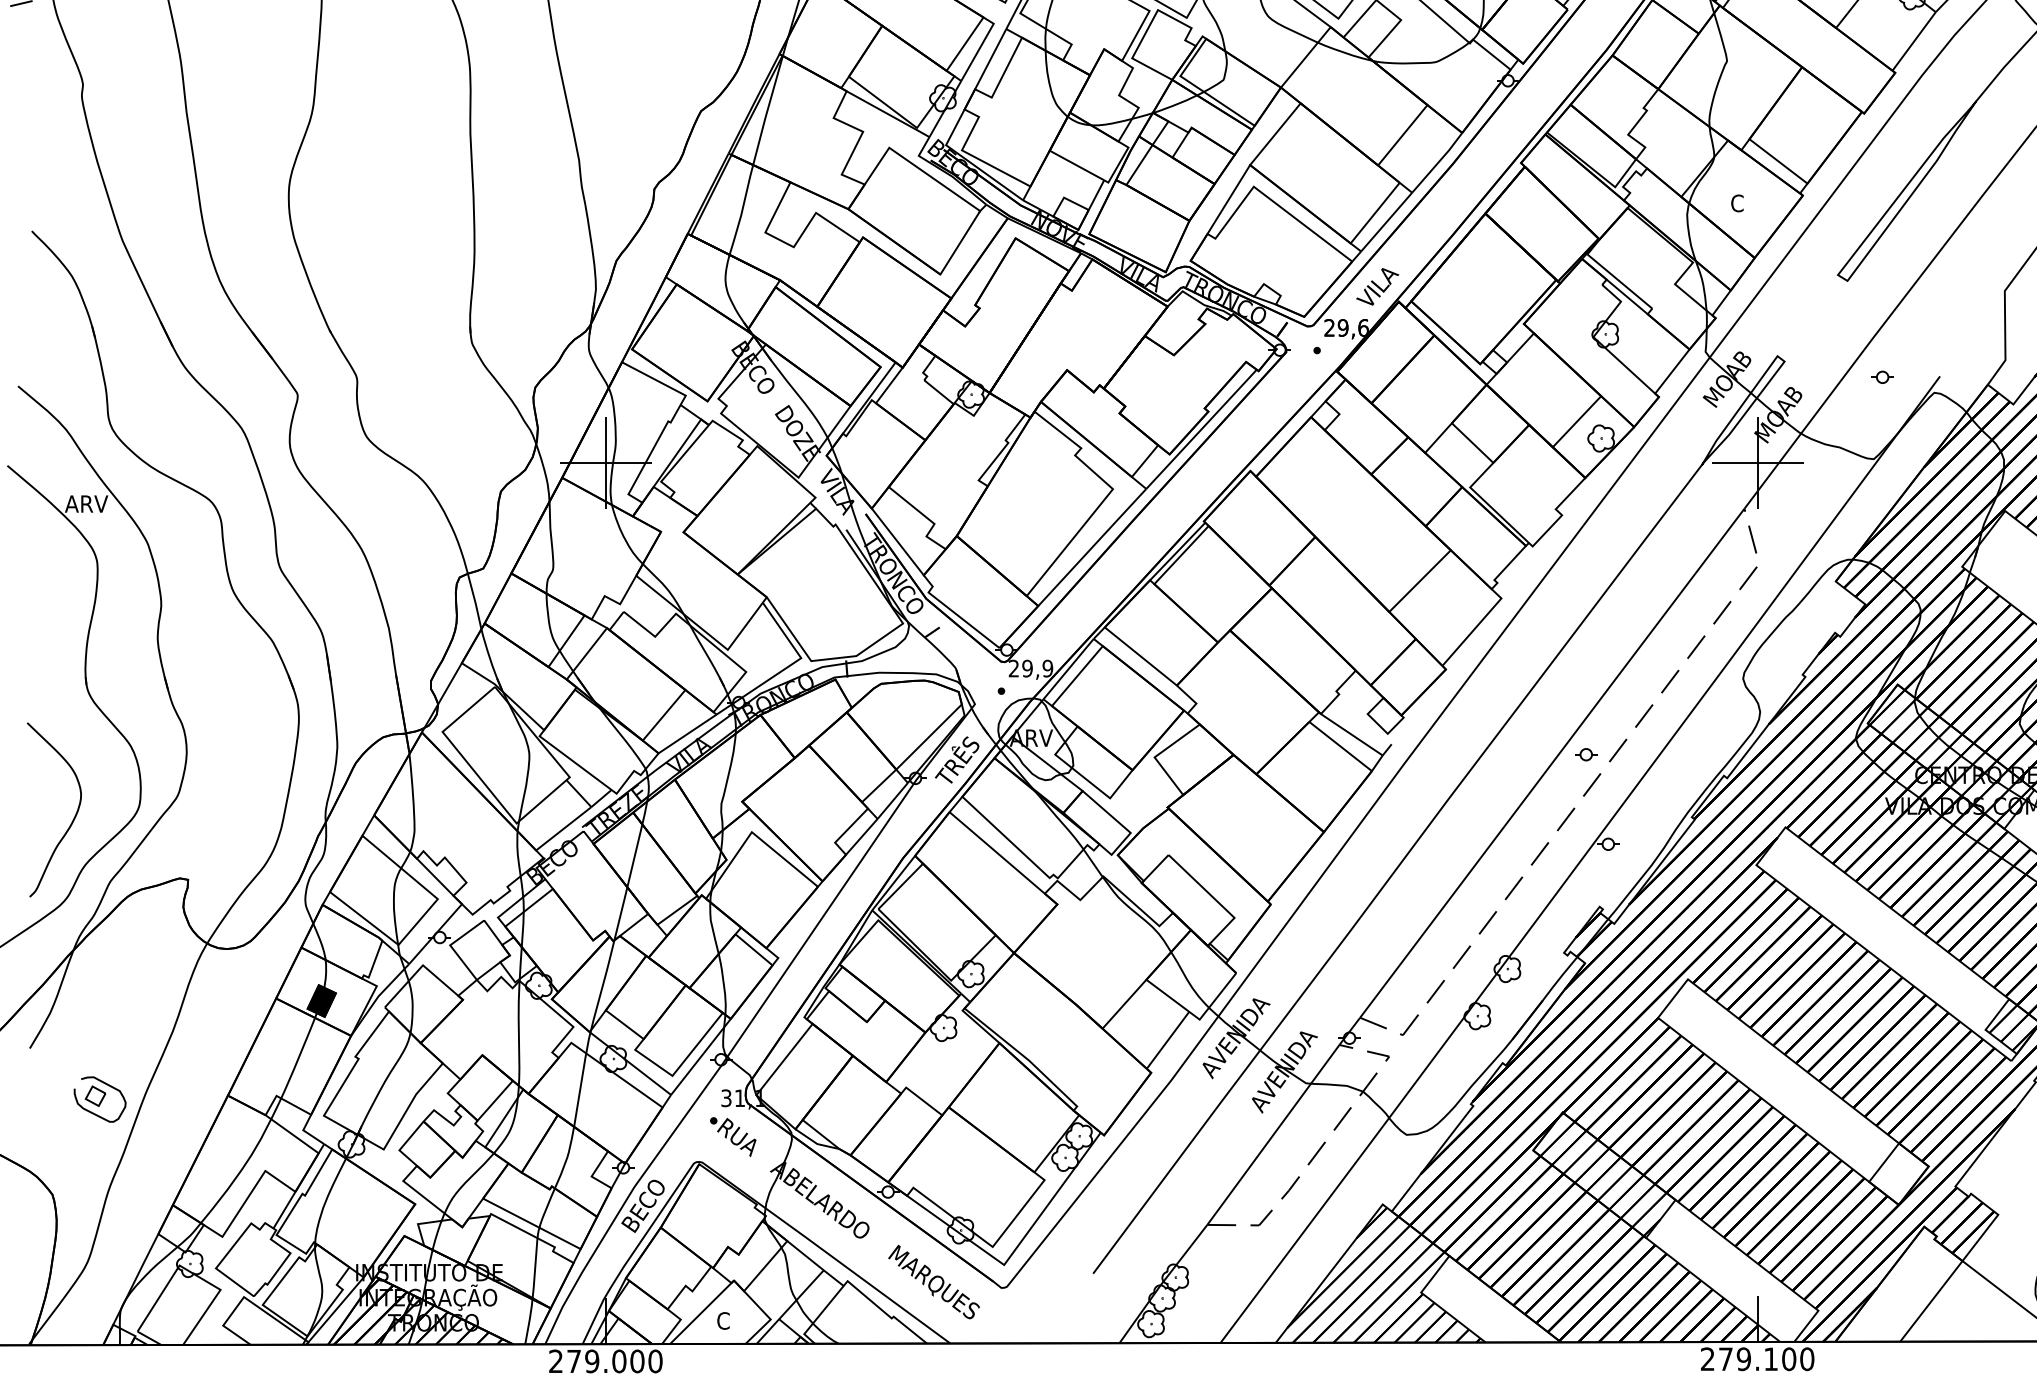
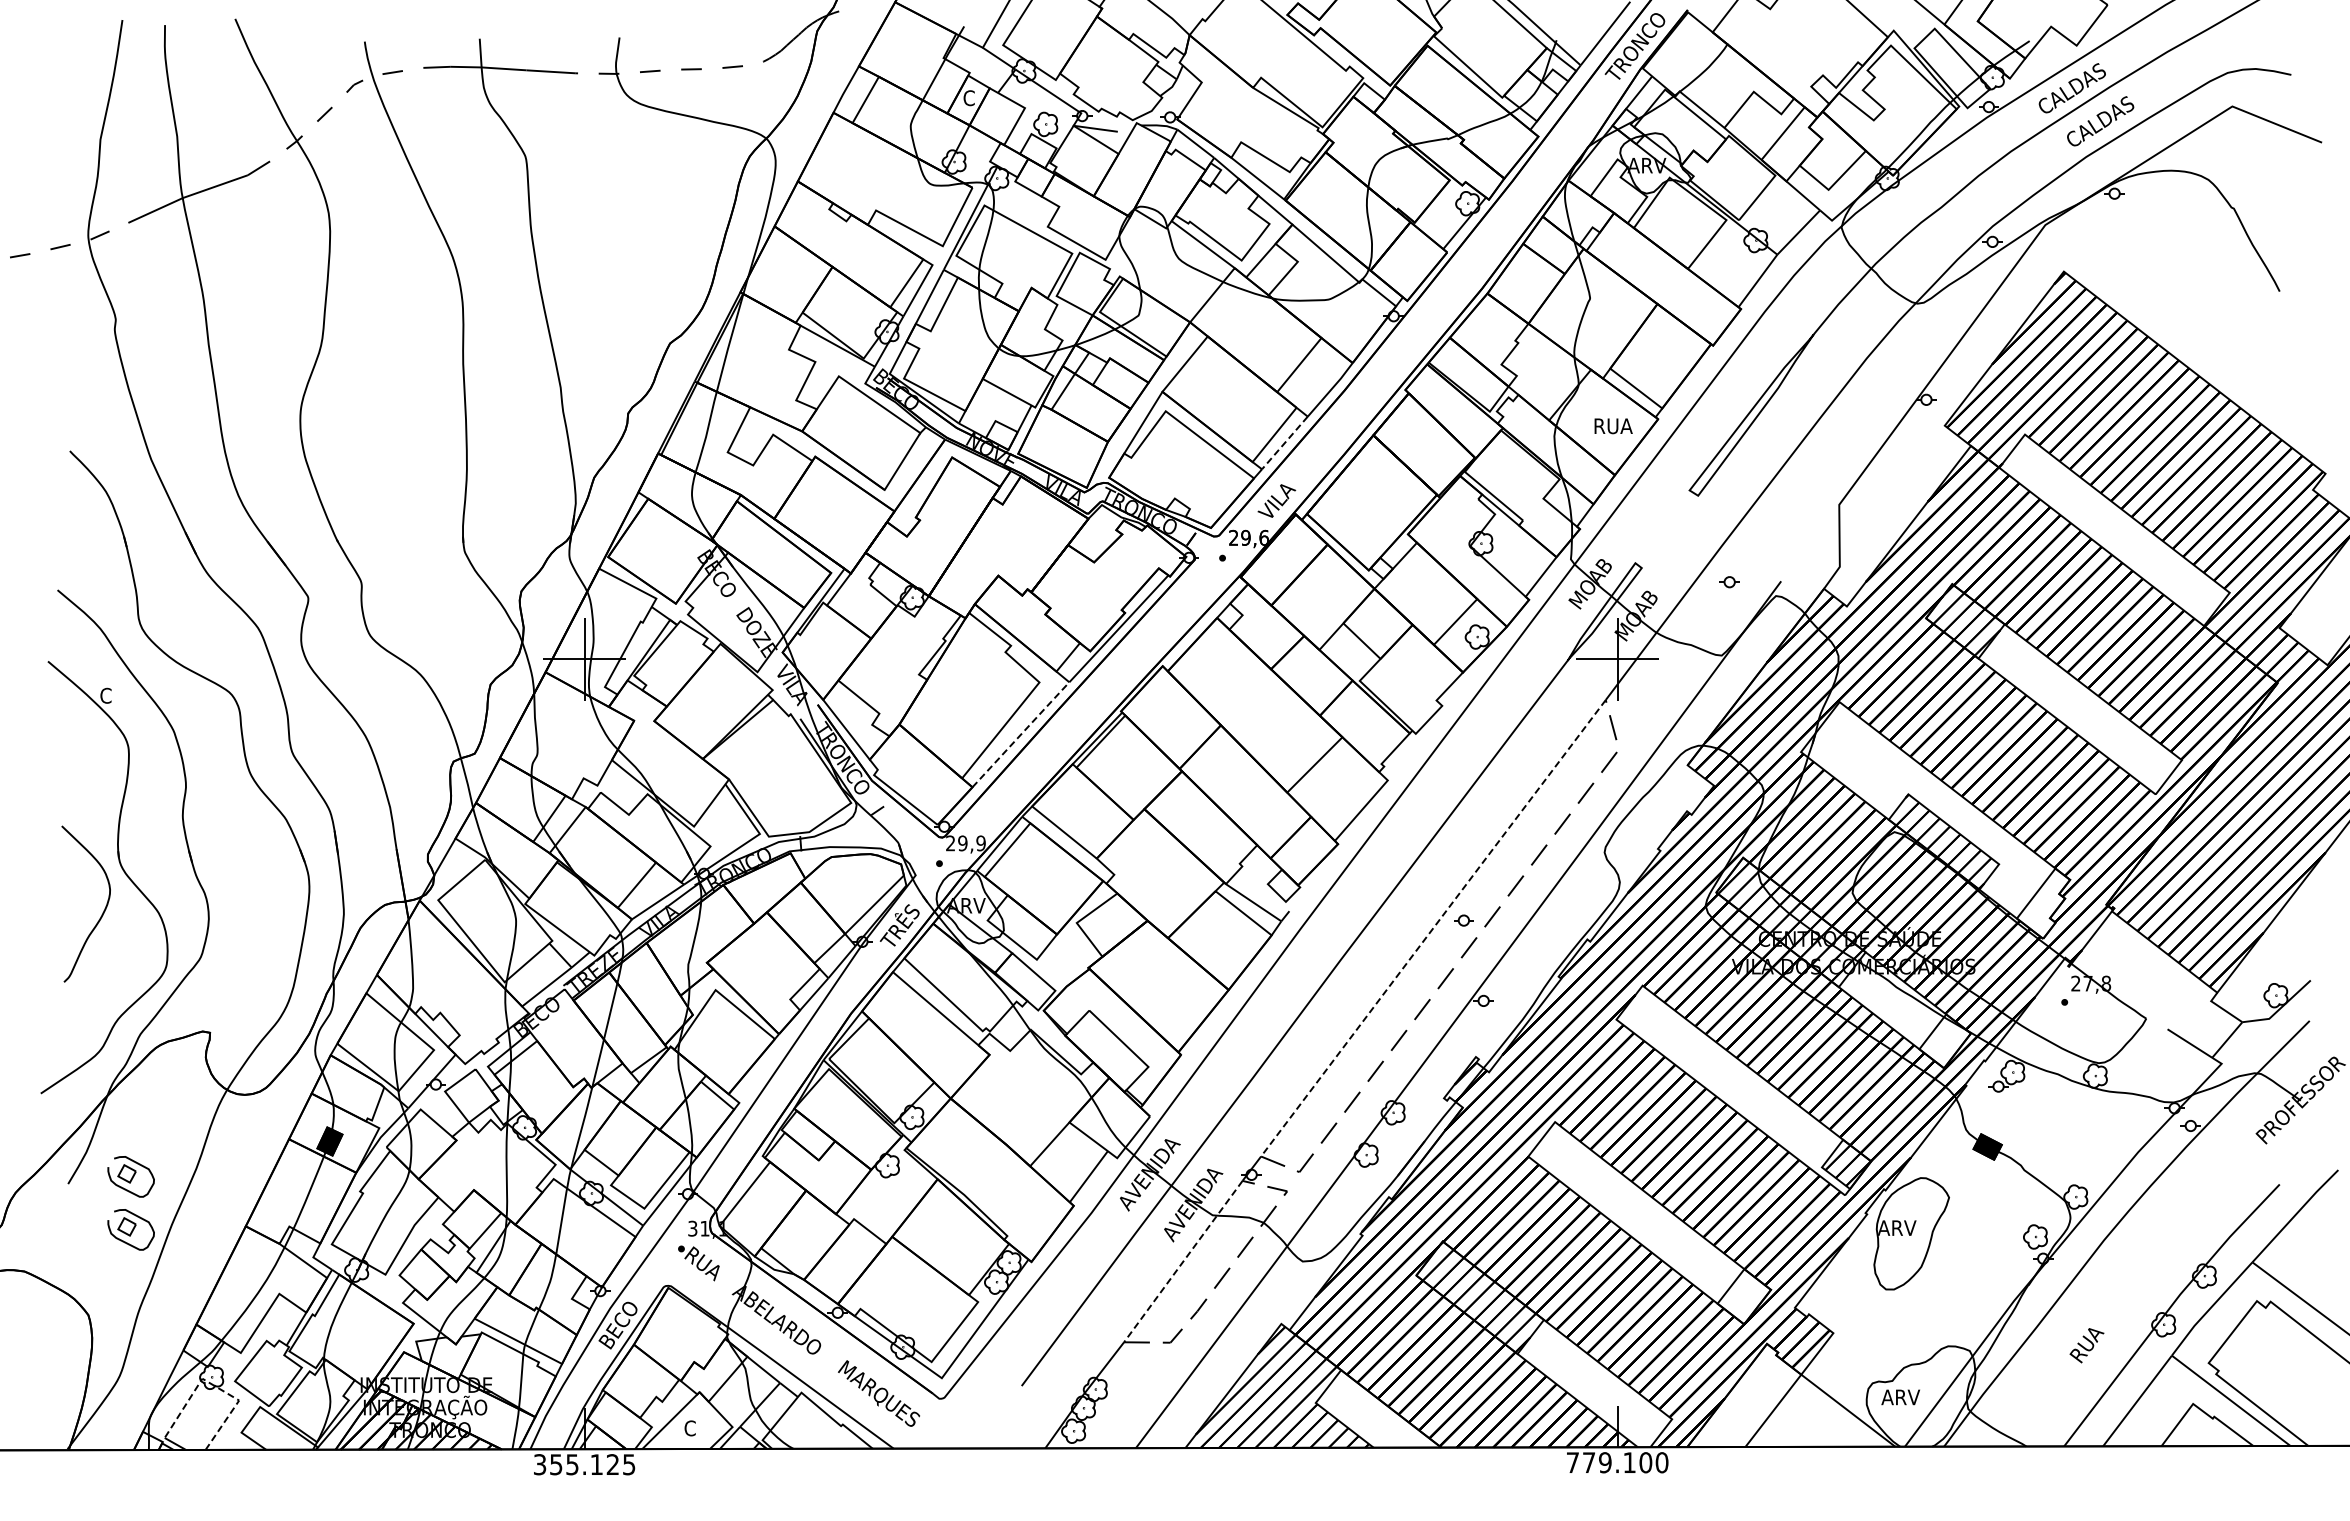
text: (1751, 203) -> (1612, 426), C -> RUA
line: (1386, 221) -> (1284, 442), solid -> dashed
text: (86, 503) -> (118, 695), ARV -> C
line: (1092, 547) -> (1021, 734), solid -> dashed
line: (1552, 762) -> (1433, 927), solid -> dashed
curve: (72, 819) -> (102, 912), moved
part: (99, 1040) -> (130, 1176), added
line: (1273, 1135) -> (1183, 1262), solid -> dashed
line: (195, 1274) -> (216, 1386), solid -> dashed
text: (1707, 1358) -> (1572, 1462), 279.100 -> 779.100
text: (605, 1361) -> (584, 1464), 279.000 -> 355.125

